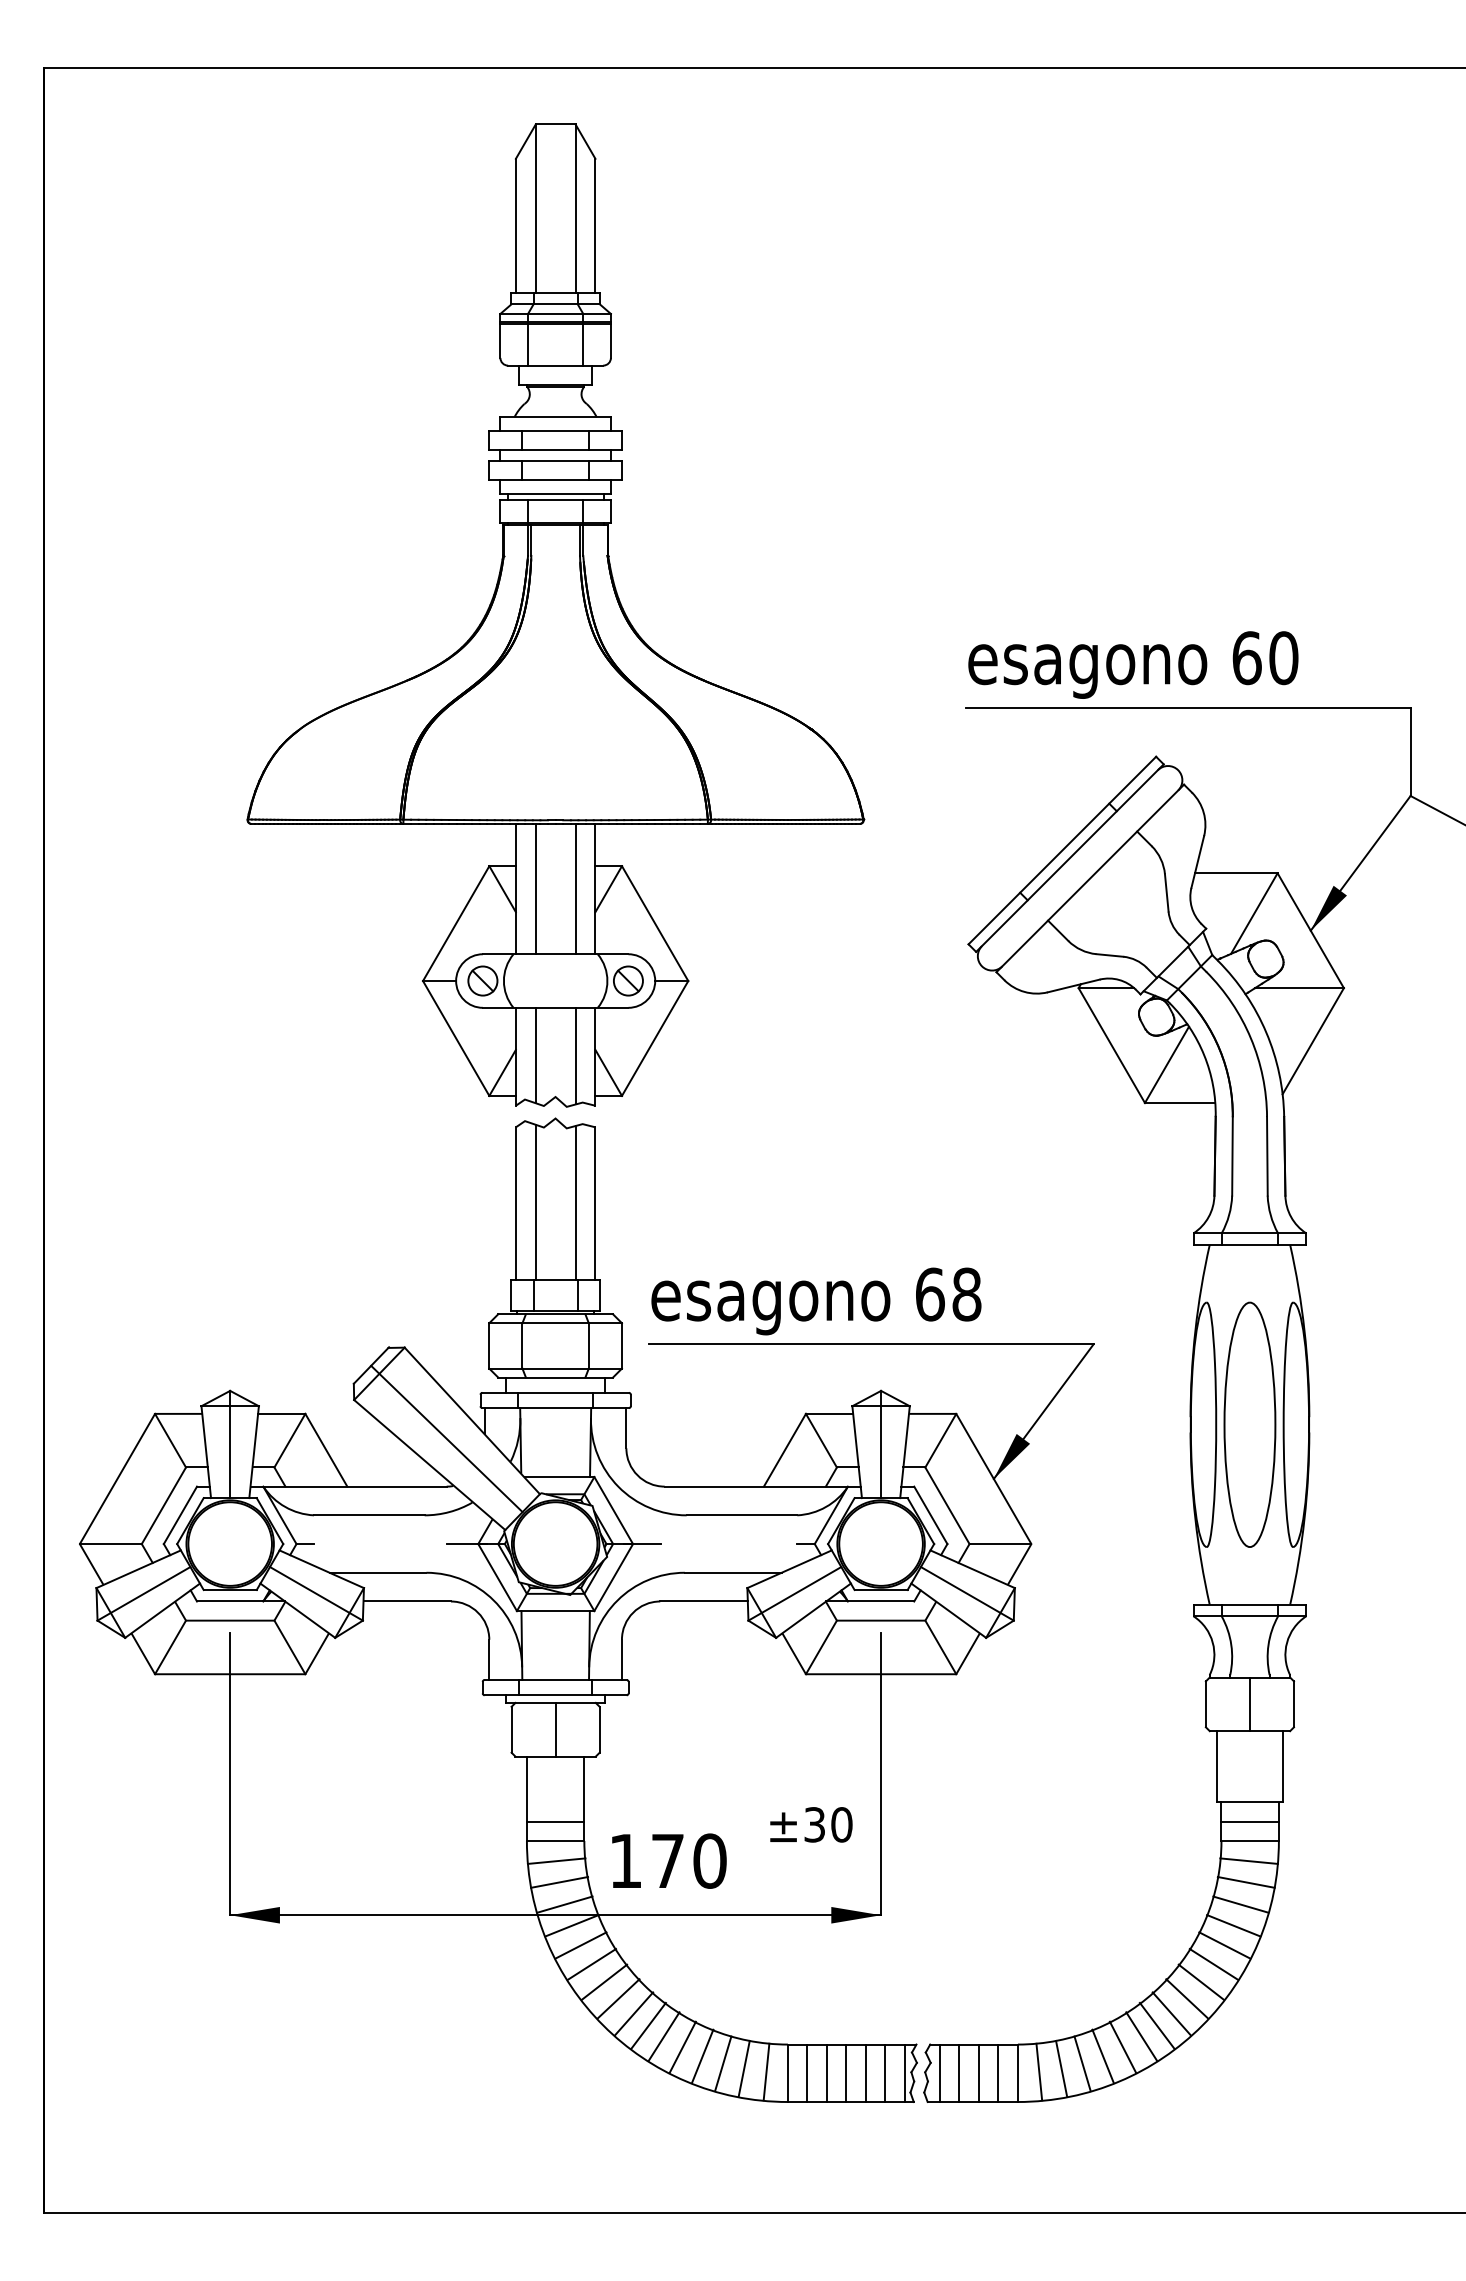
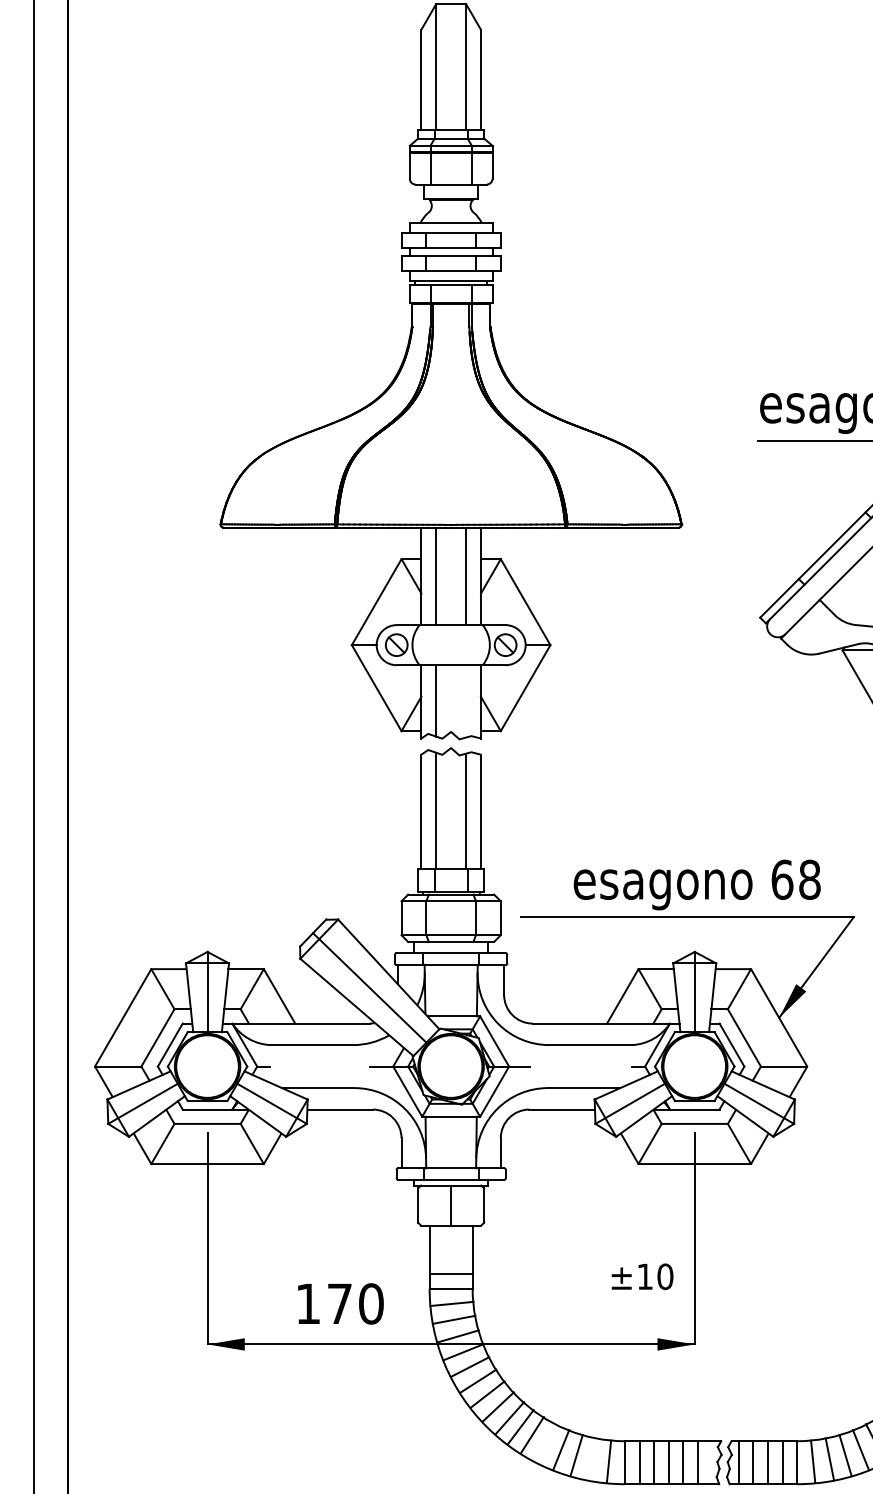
line: (575, 1055) -> (466, 700), removed
text: (816, 1301) -> (697, 885), moved
text: (814, 1824) -> (644, 1276), ±30 -> ±10
text: (669, 1860) -> (341, 1303), moved
line: (682, 2046) -> (546, 1442), removed
line: (743, 2068) -> (591, 1459), removed
line: (904, 2073) -> (712, 1462), removed

